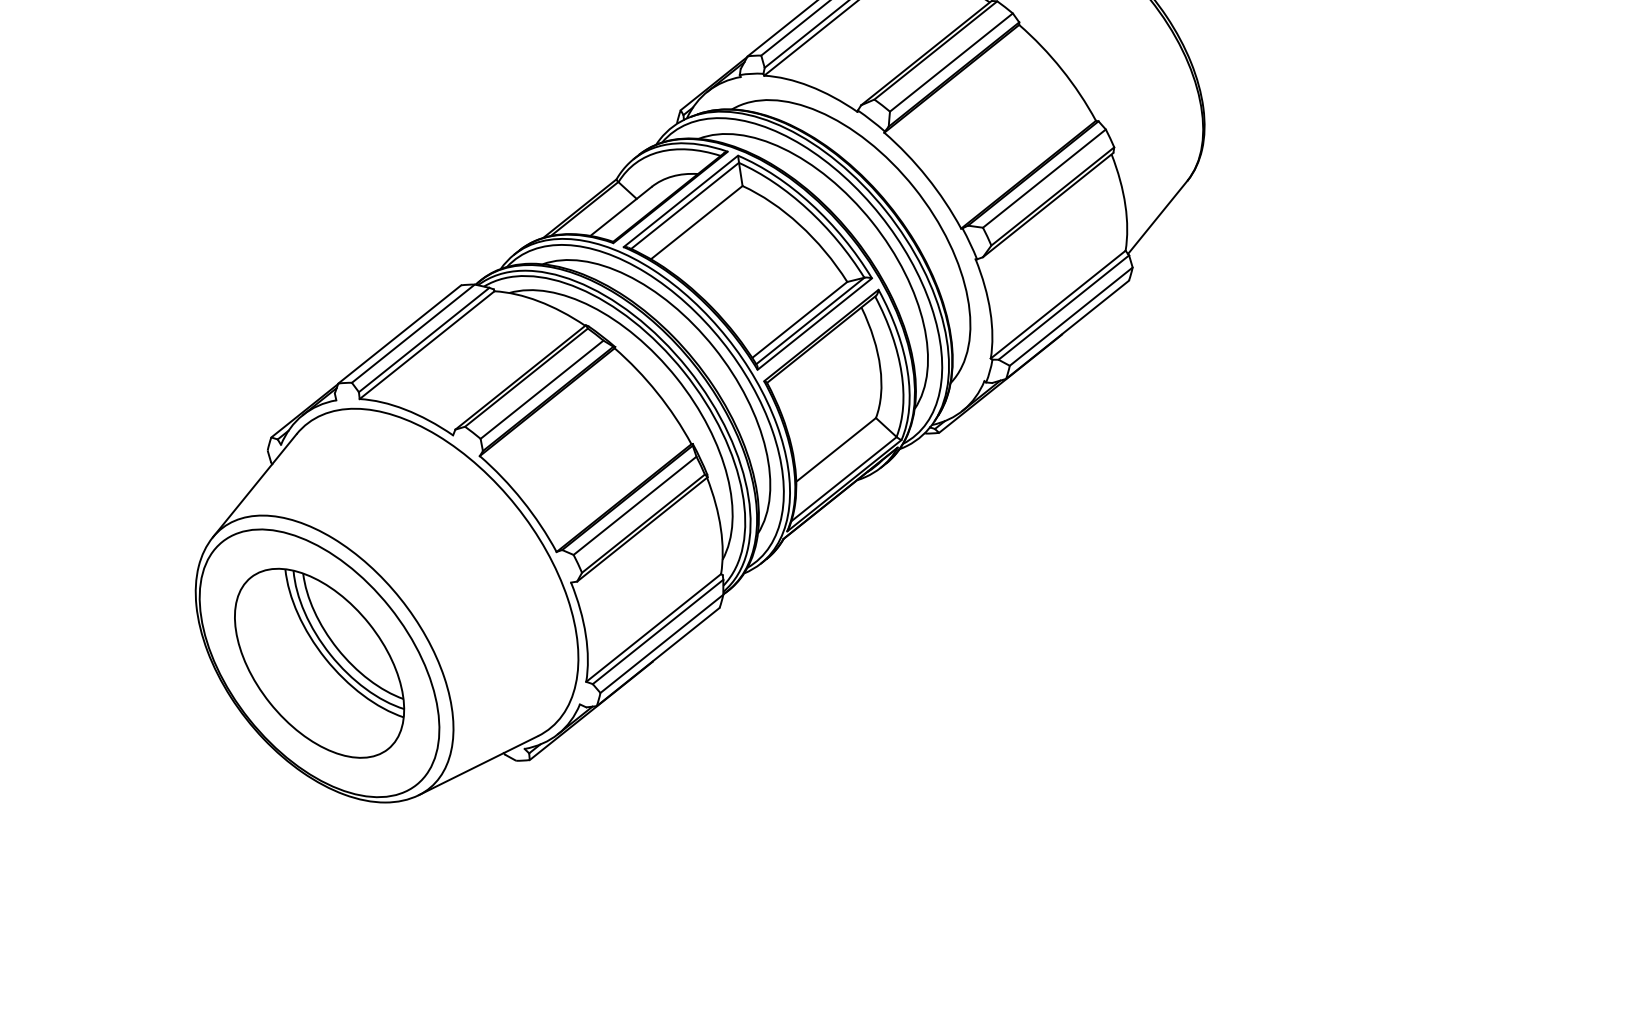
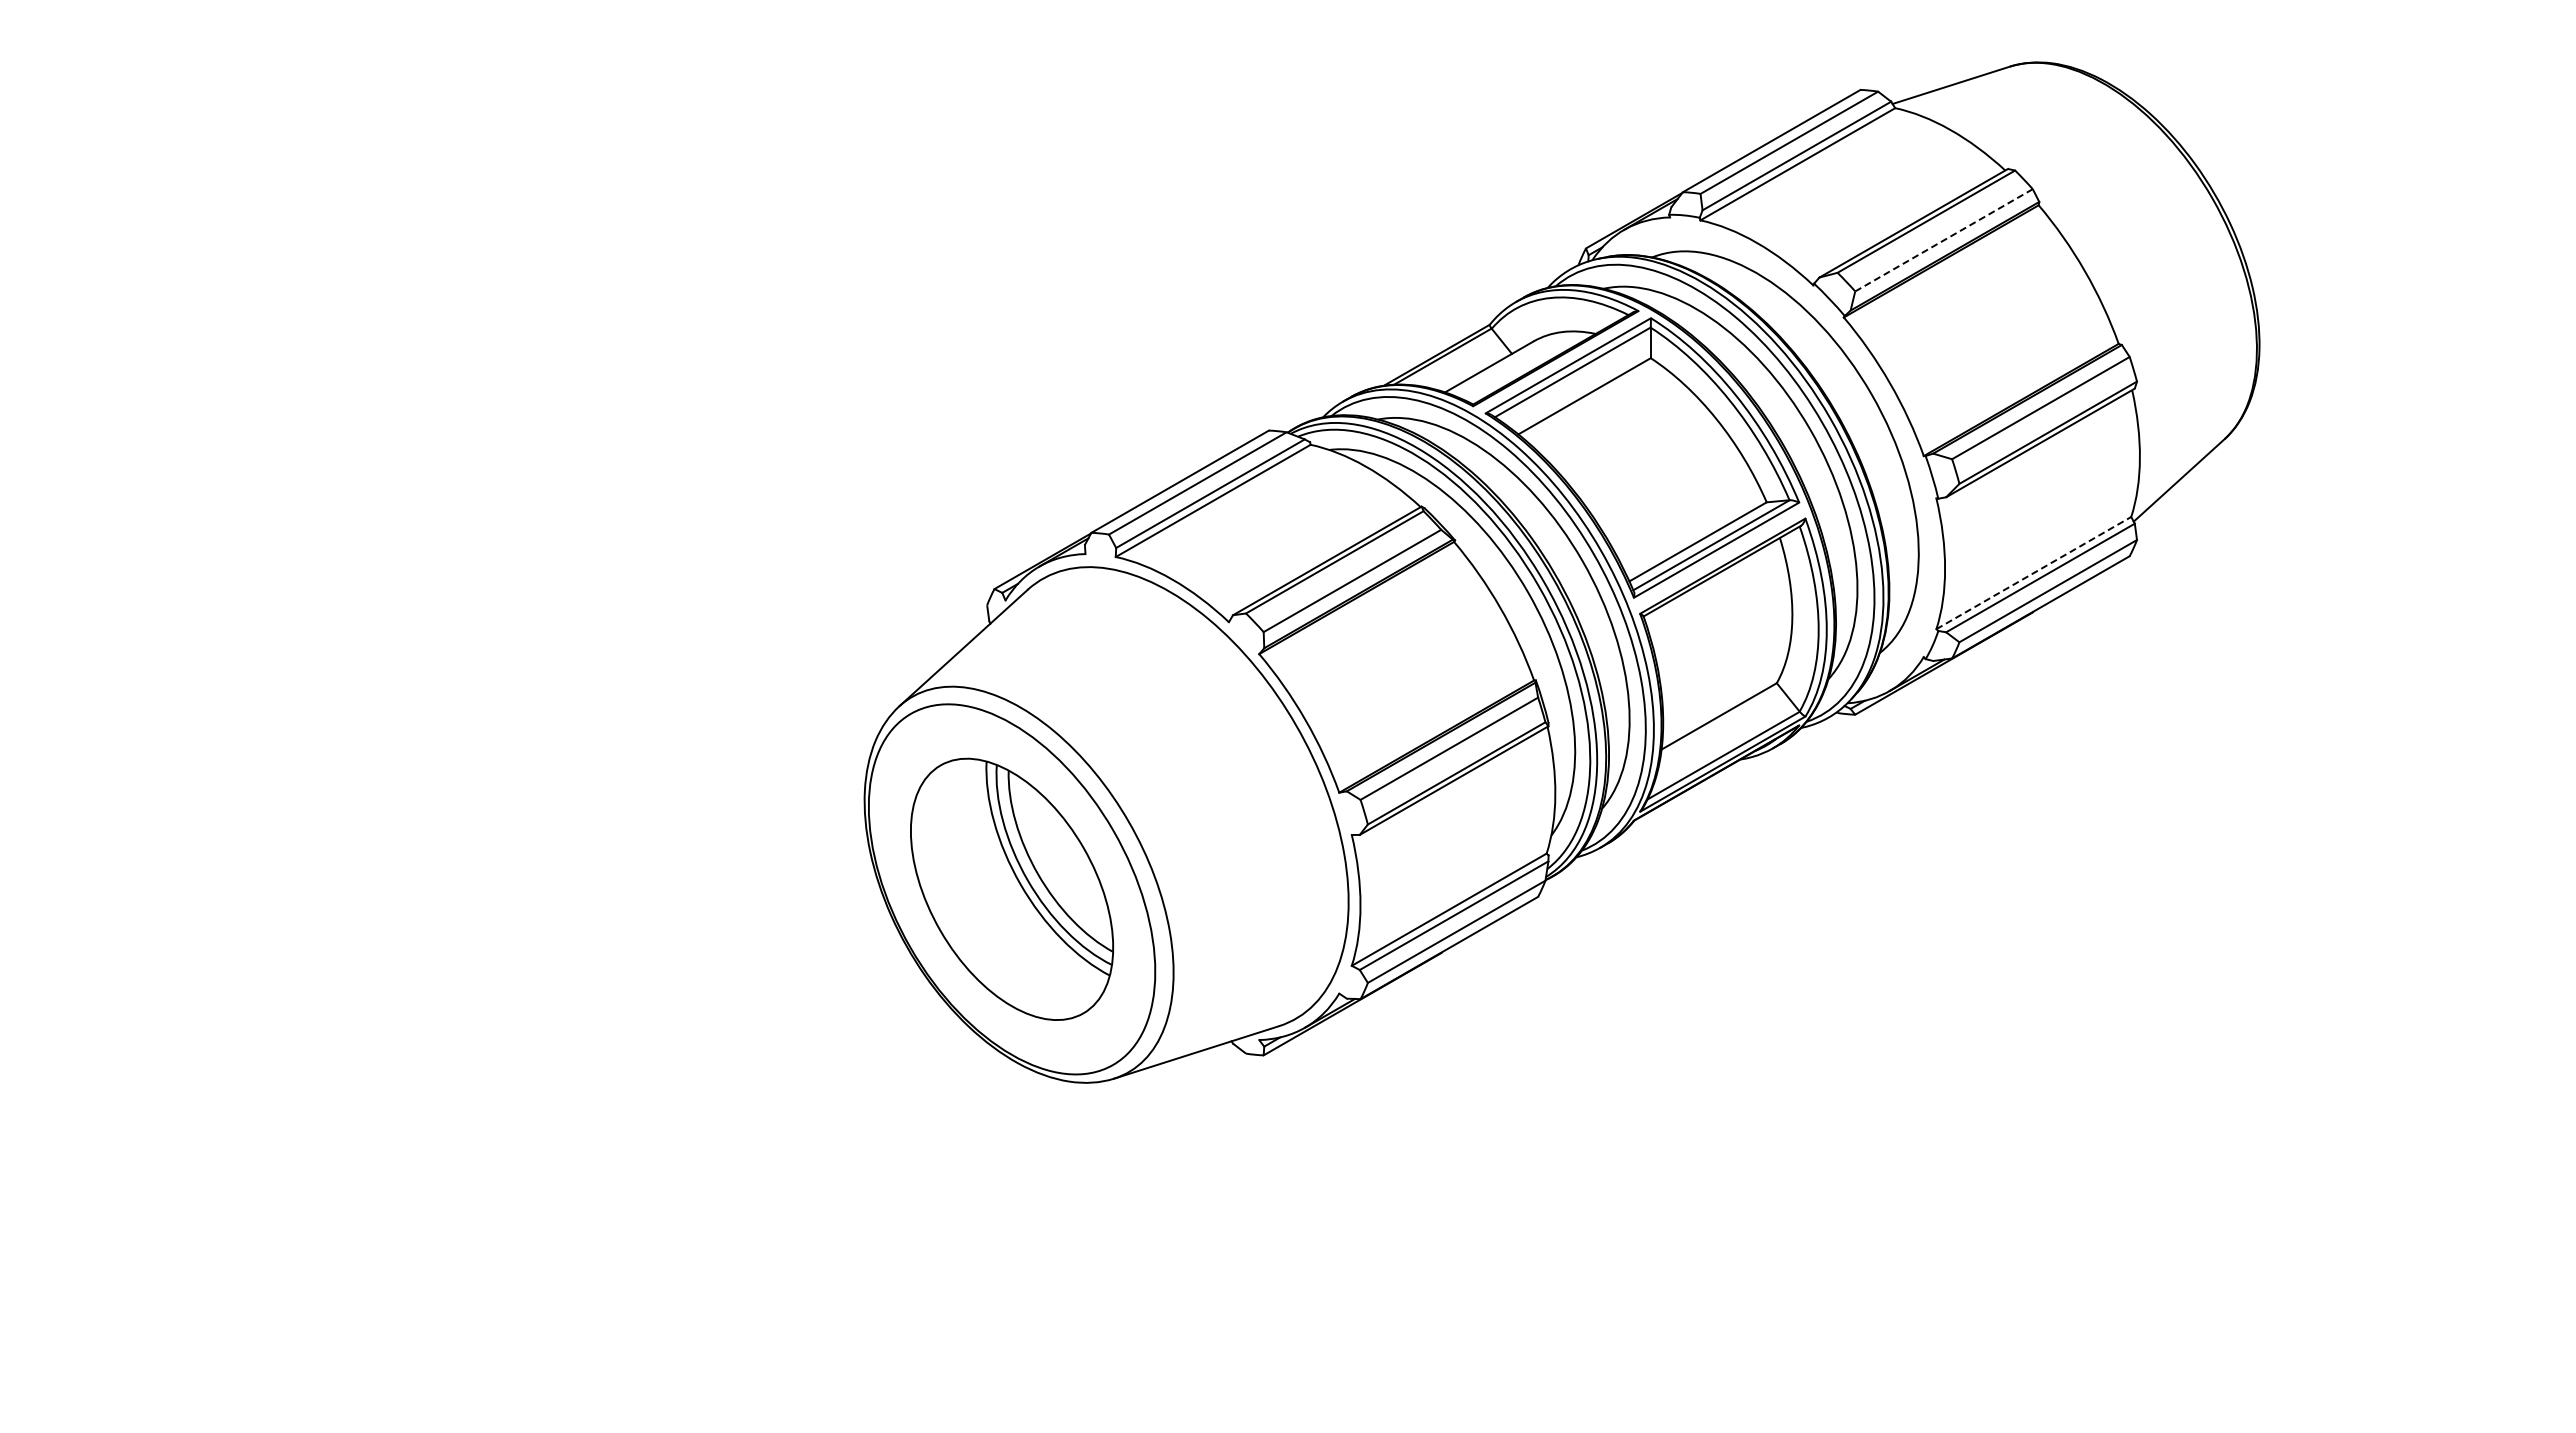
line: (951, 62) -> (1943, 240), solid -> dashed
line: (1058, 304) -> (2034, 572), solid -> dashed

